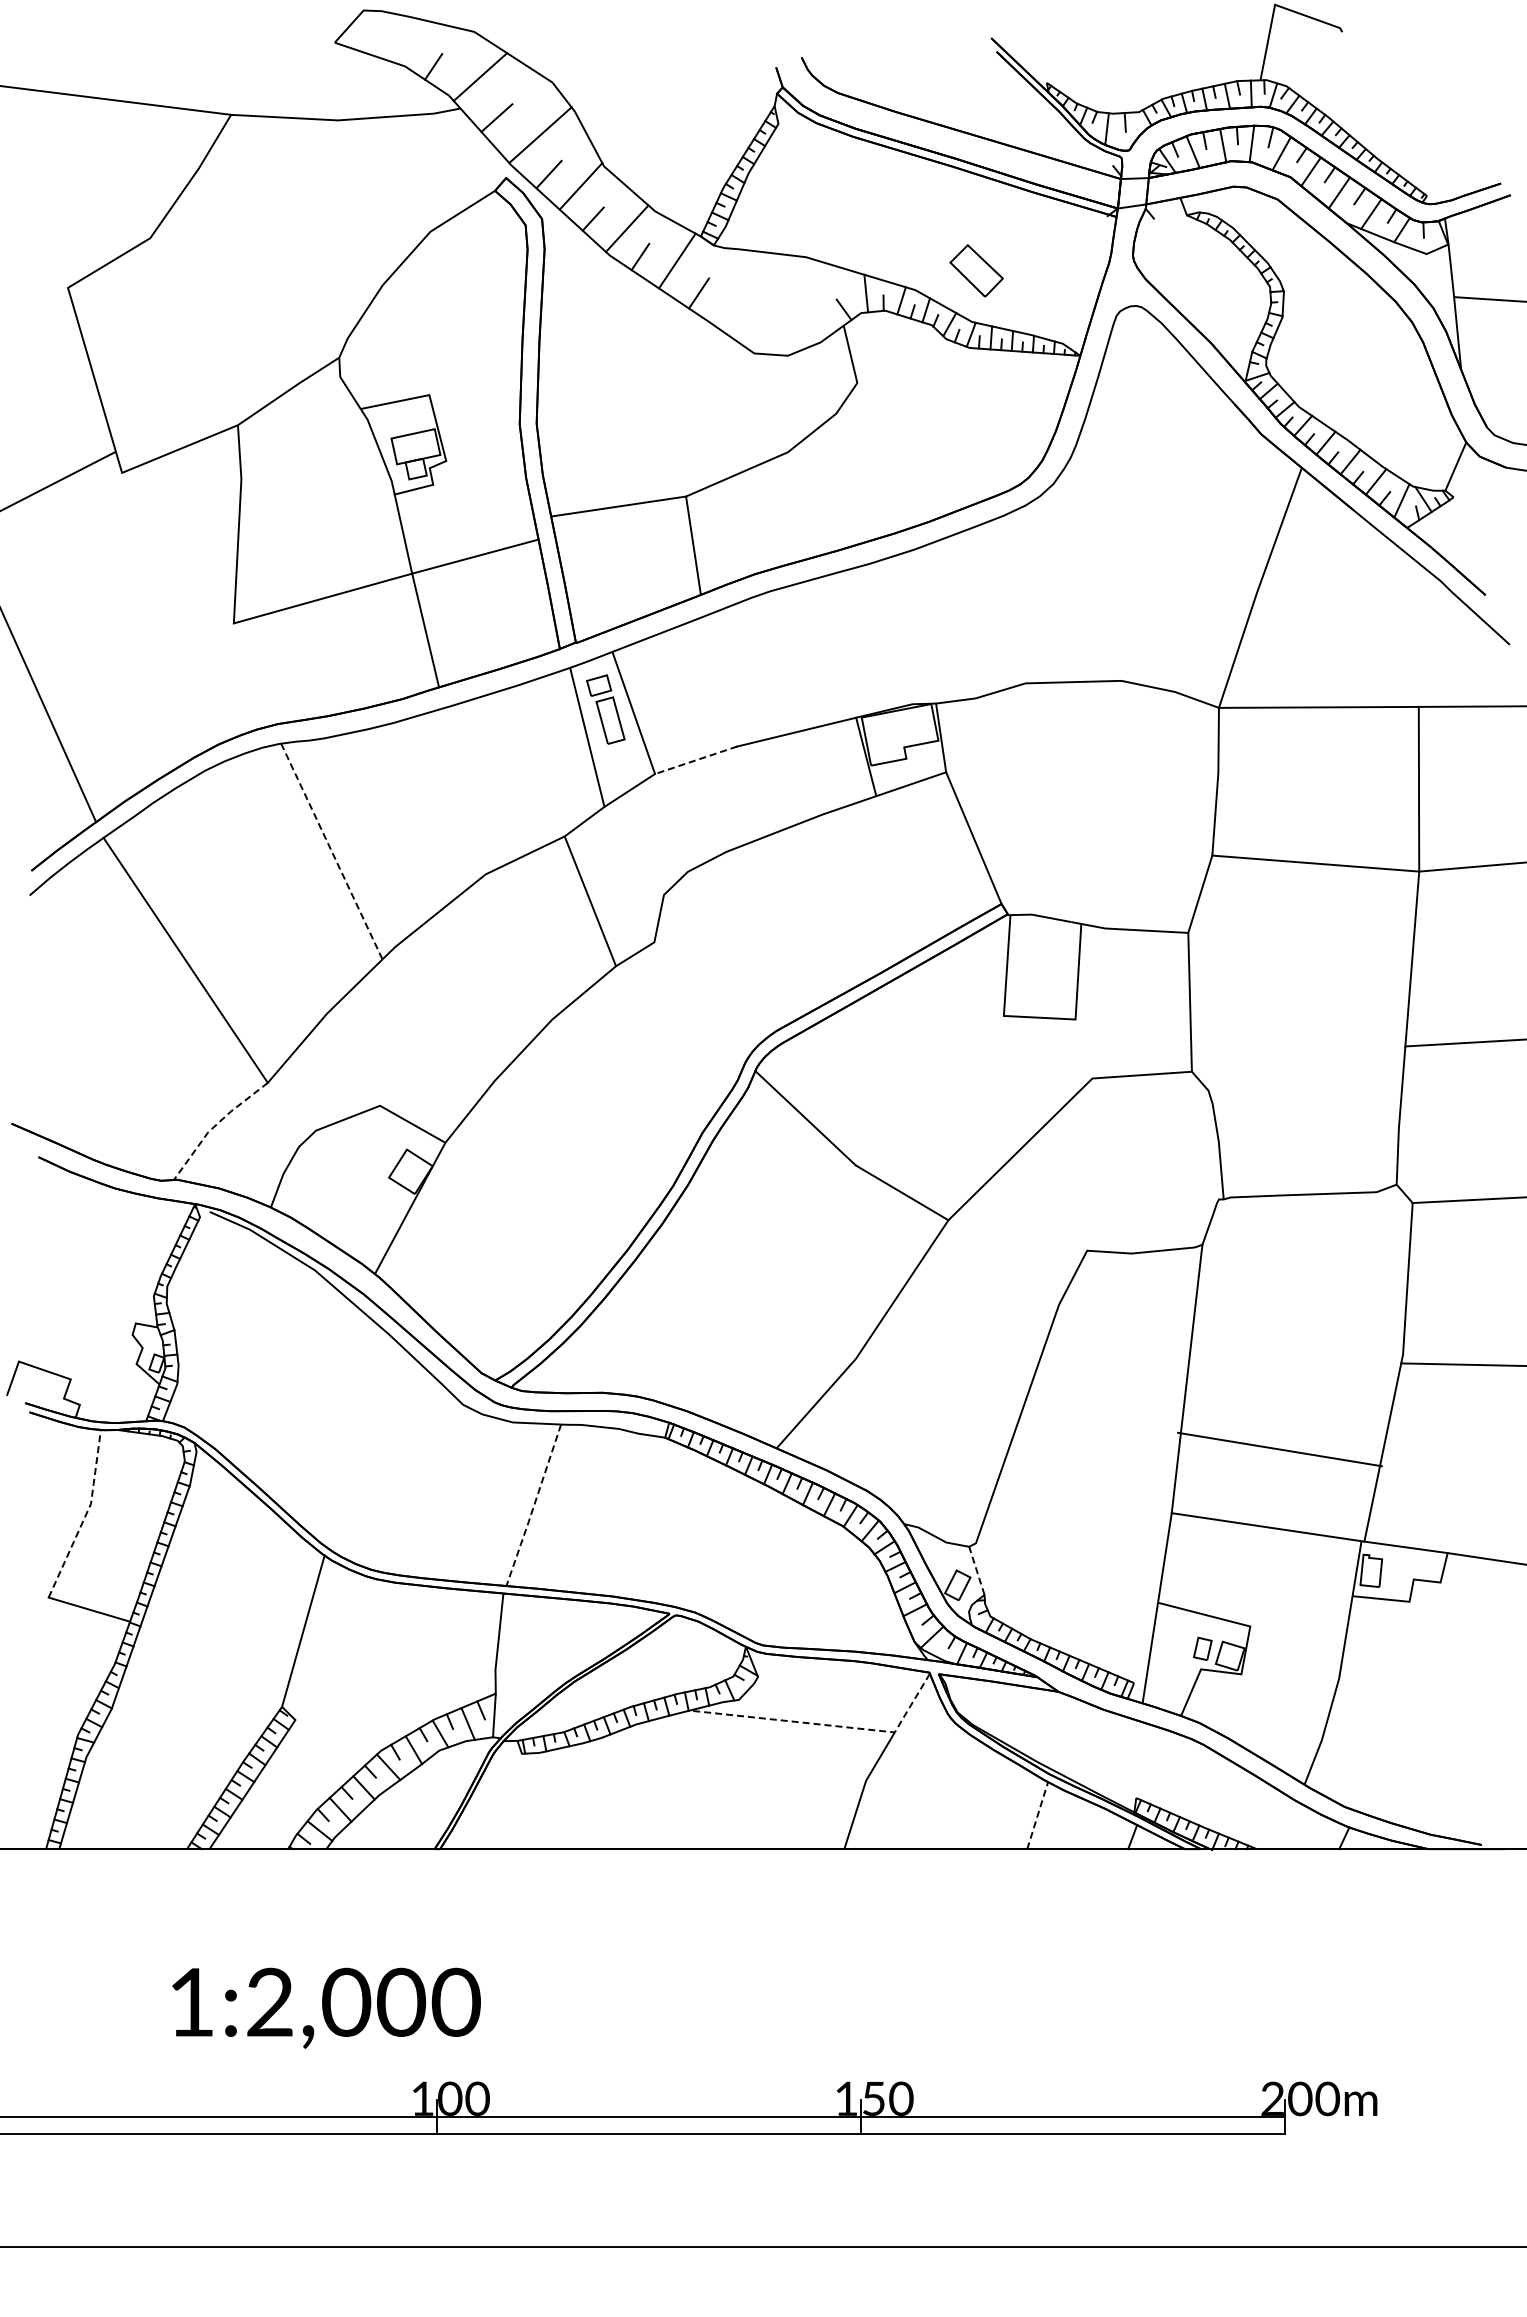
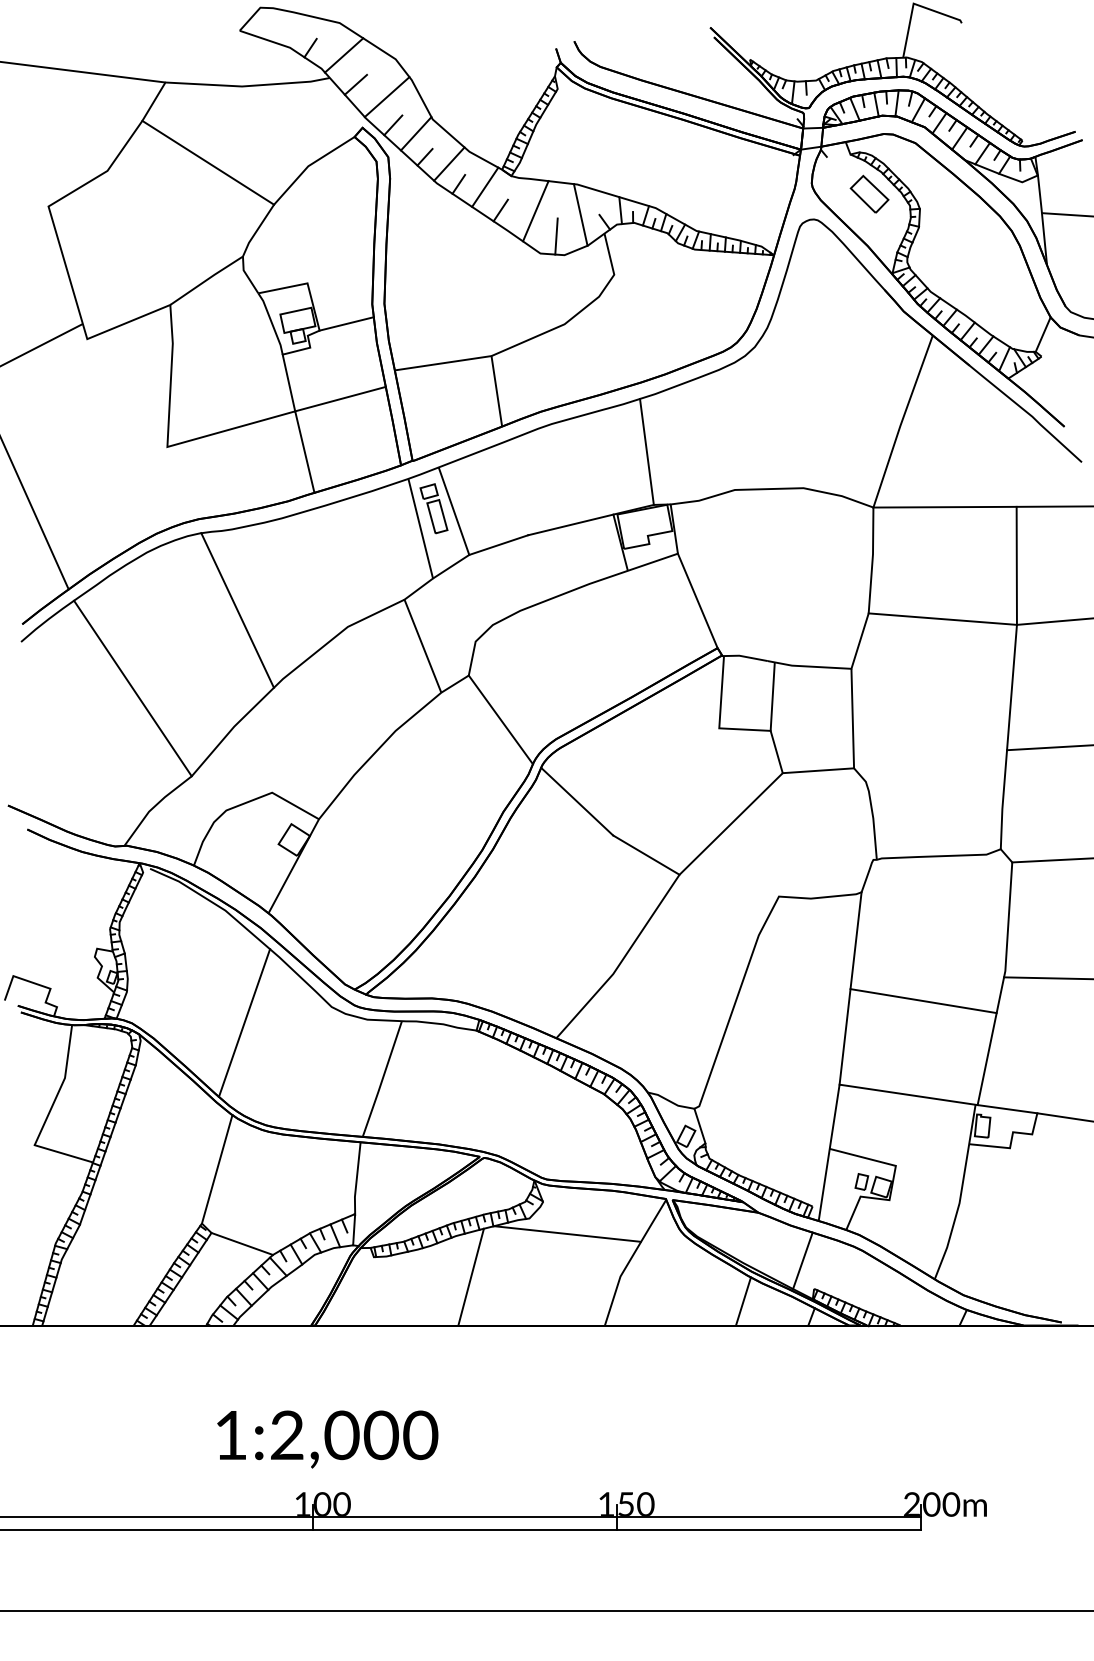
line: (290, 226) -> (208, 162), added
part: (976, 270) -> (869, 194), moved
line: (747, 294) -> (535, 211), added
line: (810, 299) -> (580, 214), added
line: (776, 329) -> (556, 236), added
line: (483, 451) -> (346, 323), added
line: (902, 630) -> (646, 452), added
line: (695, 760) -> (498, 545), dashed -> solid
line: (332, 851) -> (238, 610), dashed -> solid
line: (698, 1003) -> (500, 719), added
line: (1083, 1048) -> (776, 751), added
line: (215, 1125) -> (154, 806), dashed -> solid
line: (341, 1427) -> (244, 1023), added
line: (1279, 1449) -> (923, 1001), moved
line: (534, 1505) -> (382, 1079), dashed -> solid
line: (85, 1515) -> (61, 1086), dashed -> solid
line: (976, 1570) -> (699, 1125), dashed -> solid
line: (827, 1725) -> (592, 1236), dashed -> solid
line: (338, 1735) -> (242, 1244), added
line: (1120, 1758) -> (802, 1260), added
line: (657, 1781) -> (471, 1277), added
line: (1037, 1815) -> (743, 1301), dashed -> solid
text: (326, 2007) -> (327, 1438), moved

